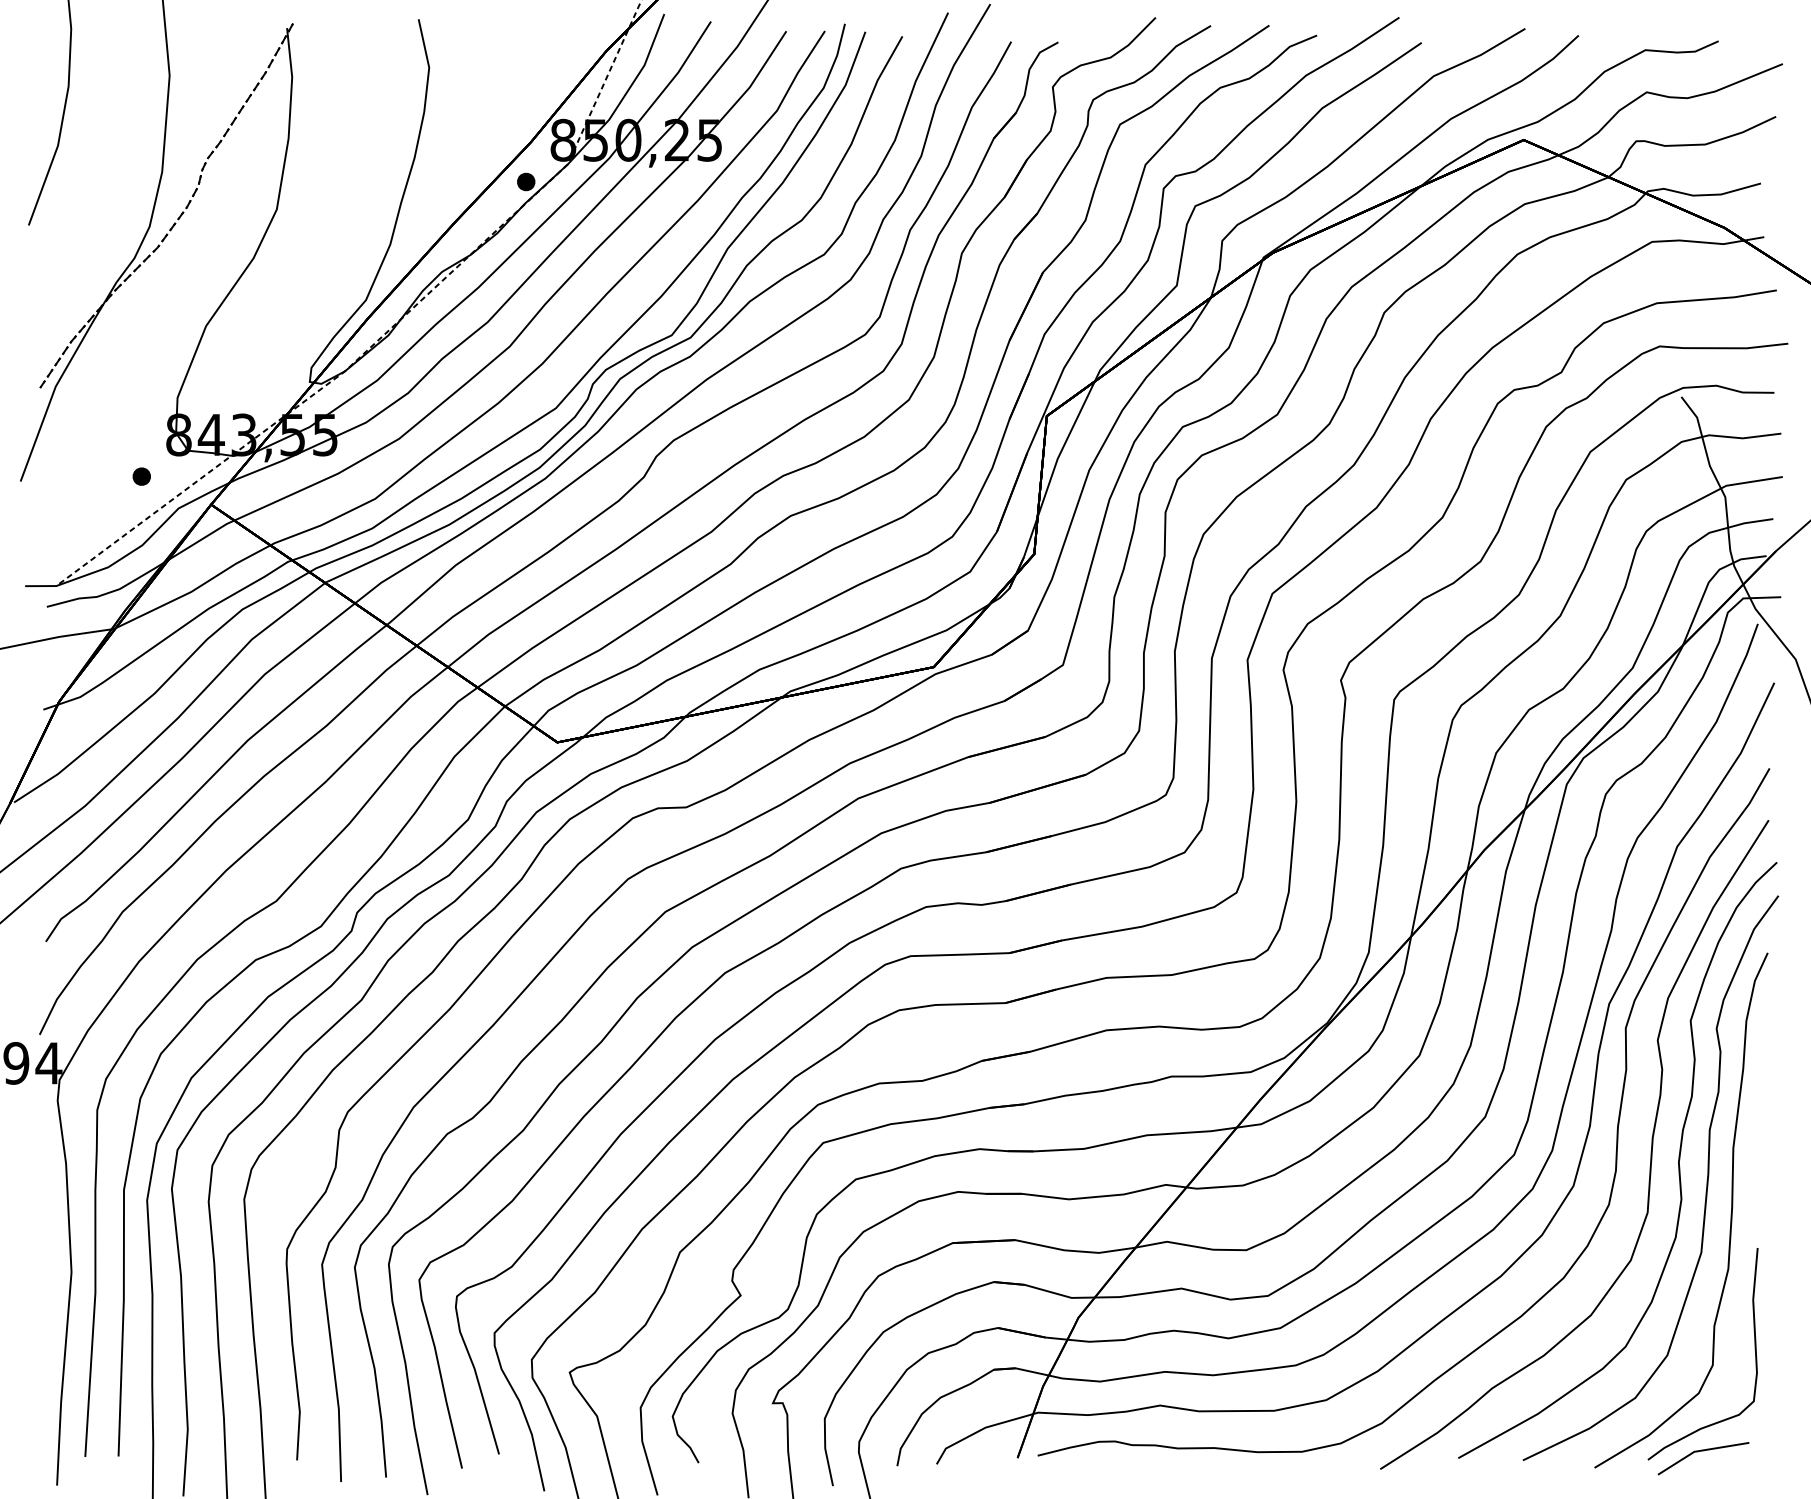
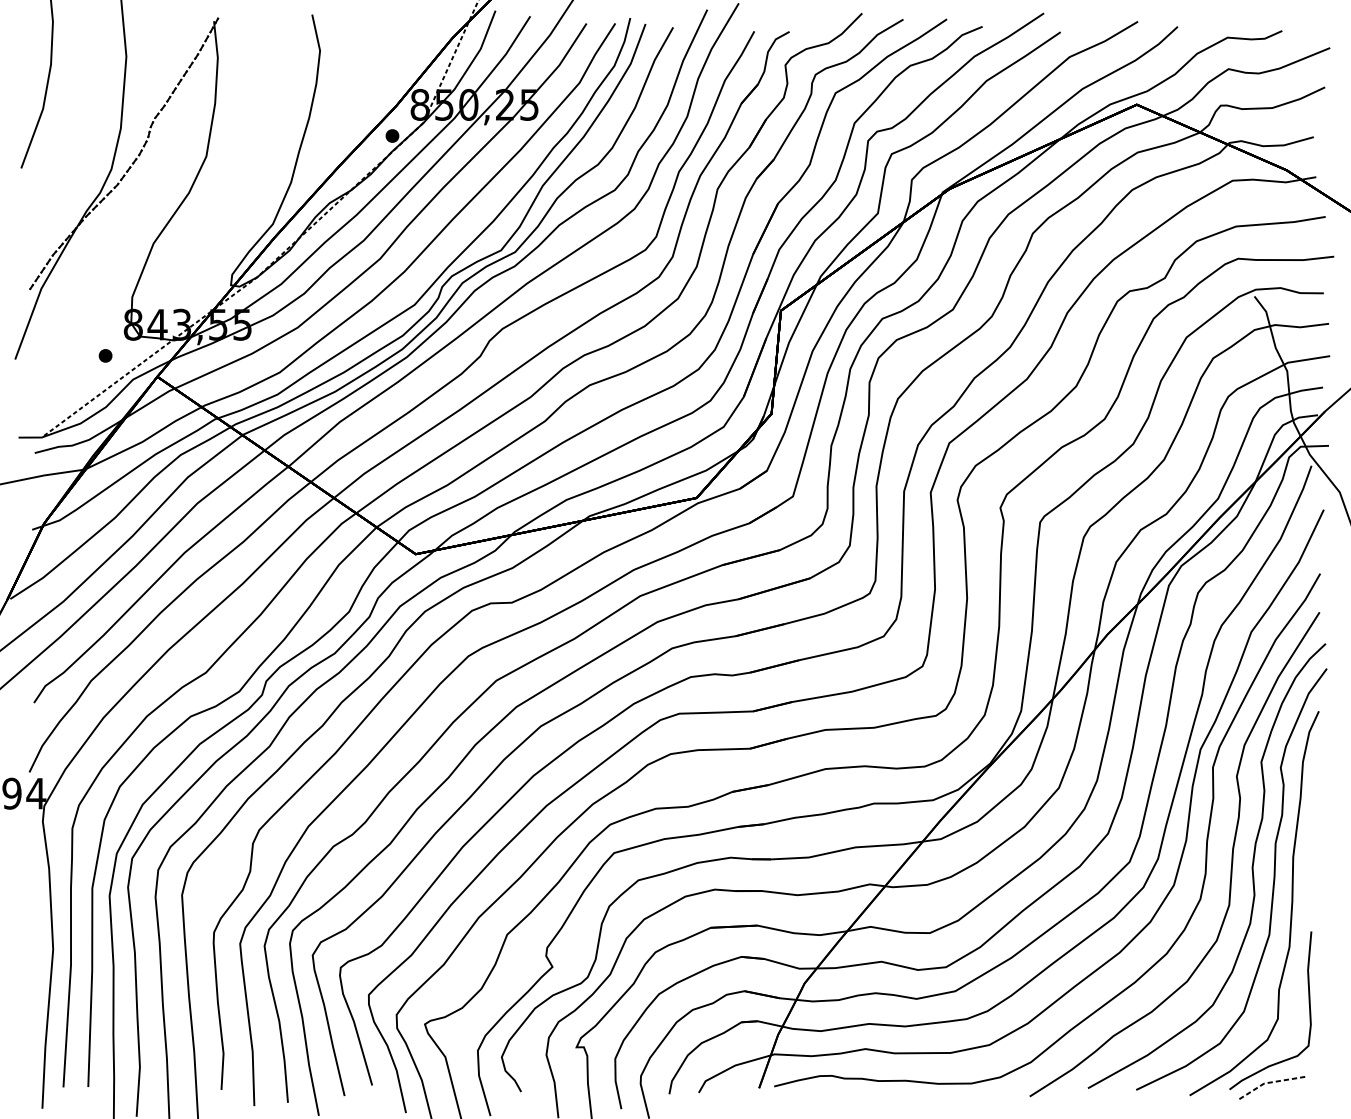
line: (1700, 1450) -> (1268, 1082), solid -> dashed

